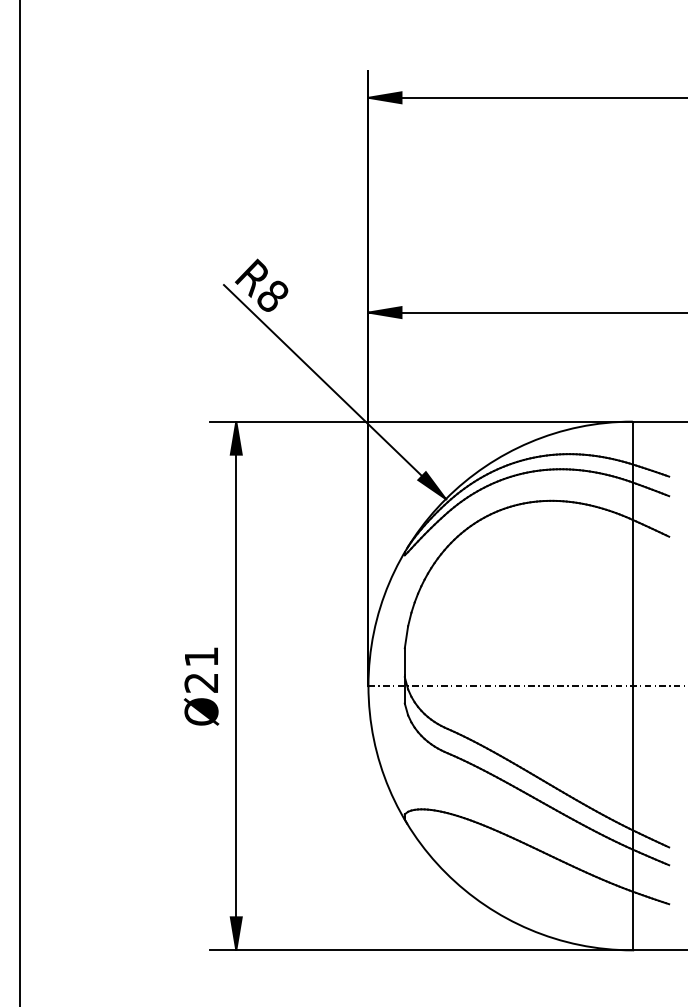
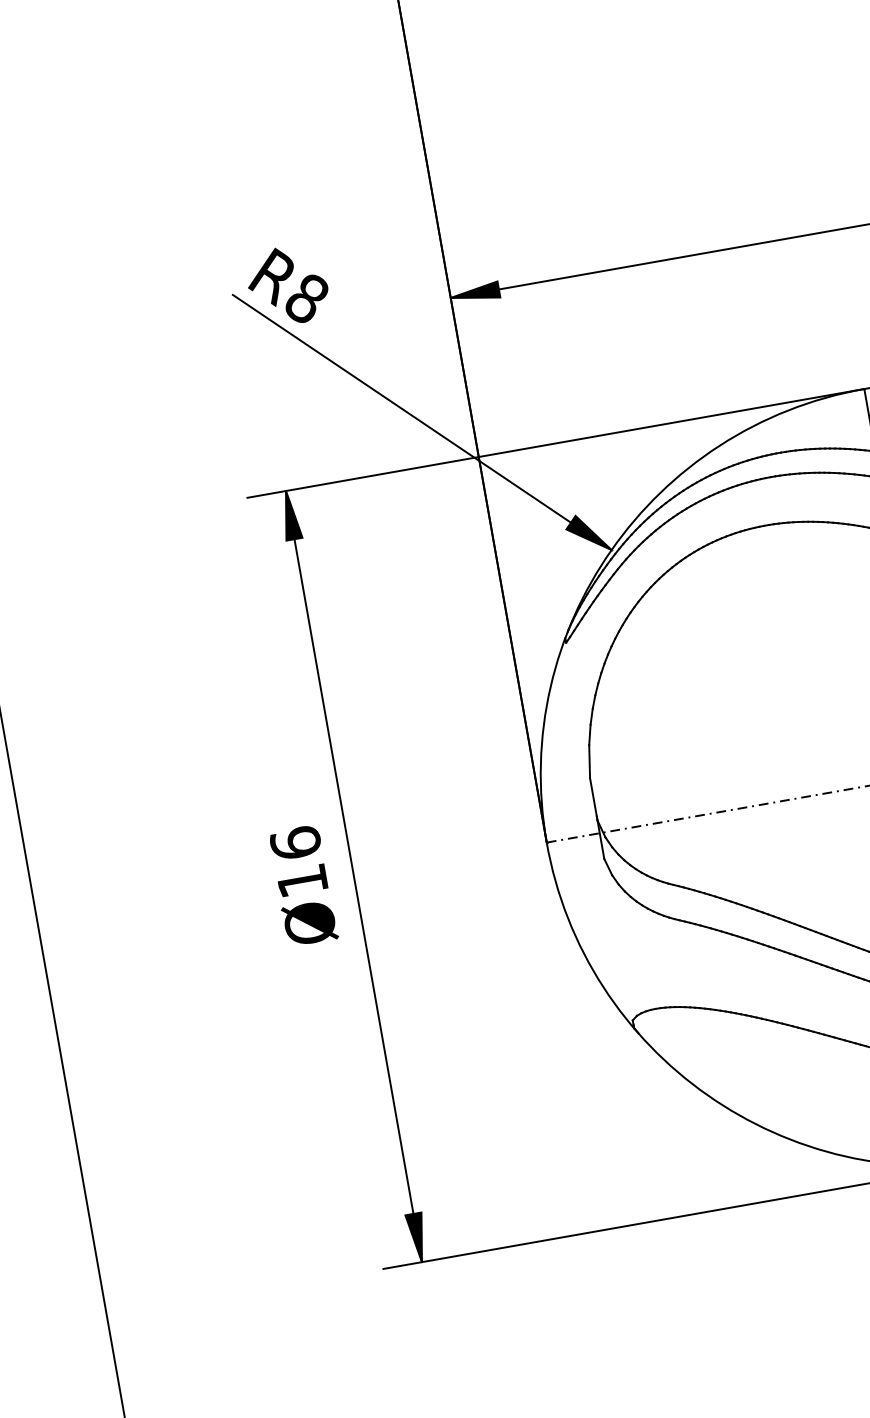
text: (201, 669) -> (298, 861), Ø21 -> Ø16

